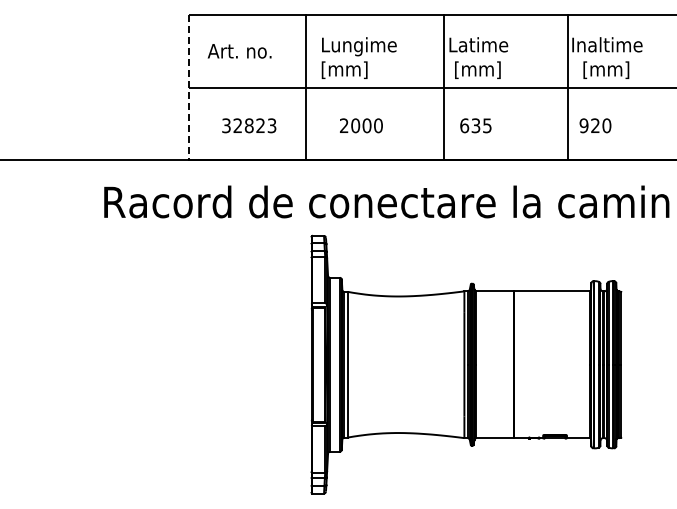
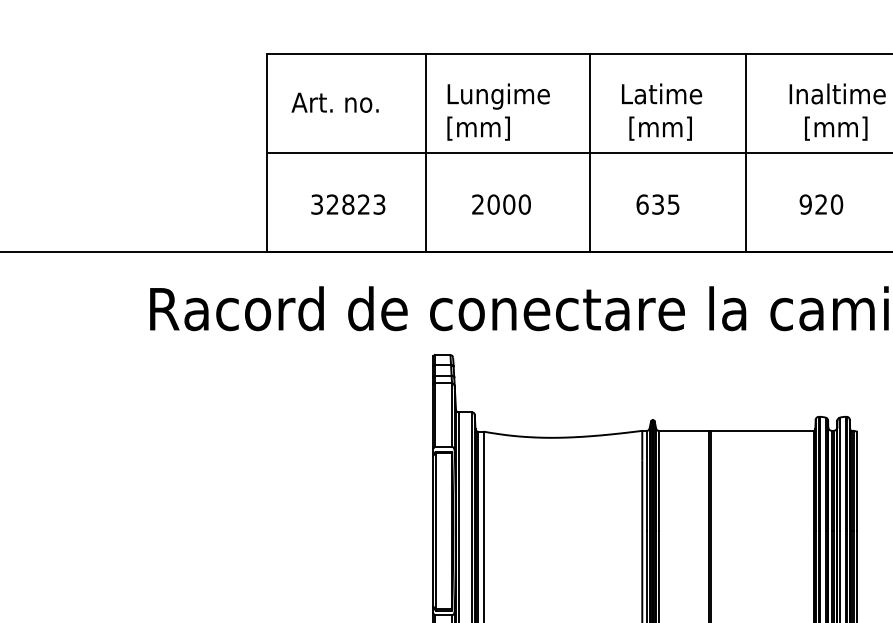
line: (444, 87) -> (590, 152), moved
line: (567, 87) -> (744, 152), moved
line: (189, 88) -> (266, 153), dashed -> solid

